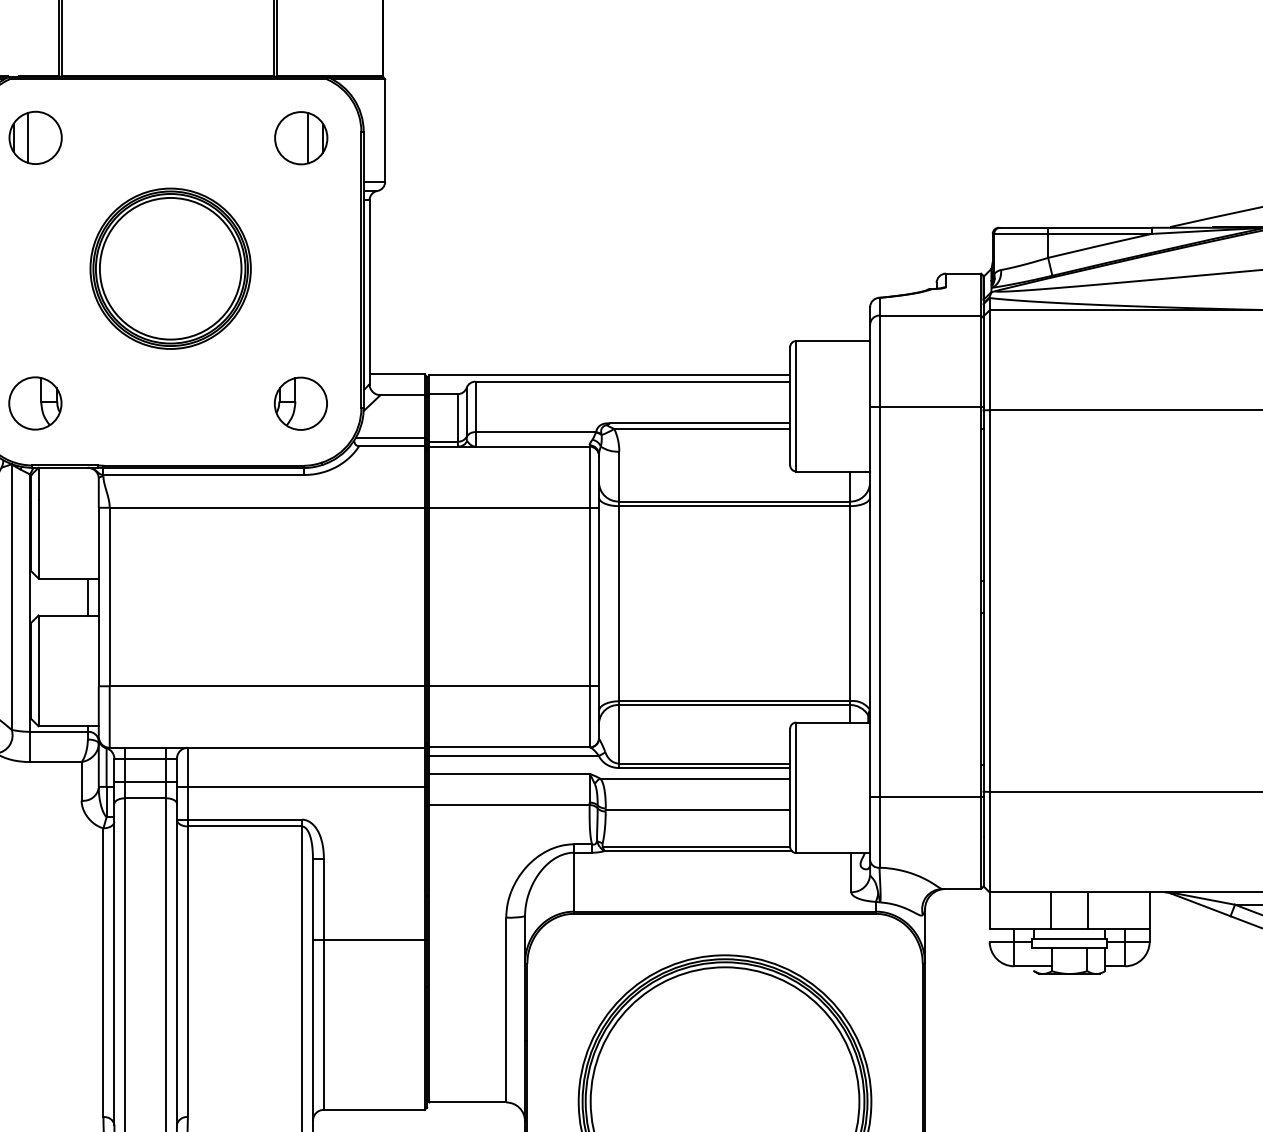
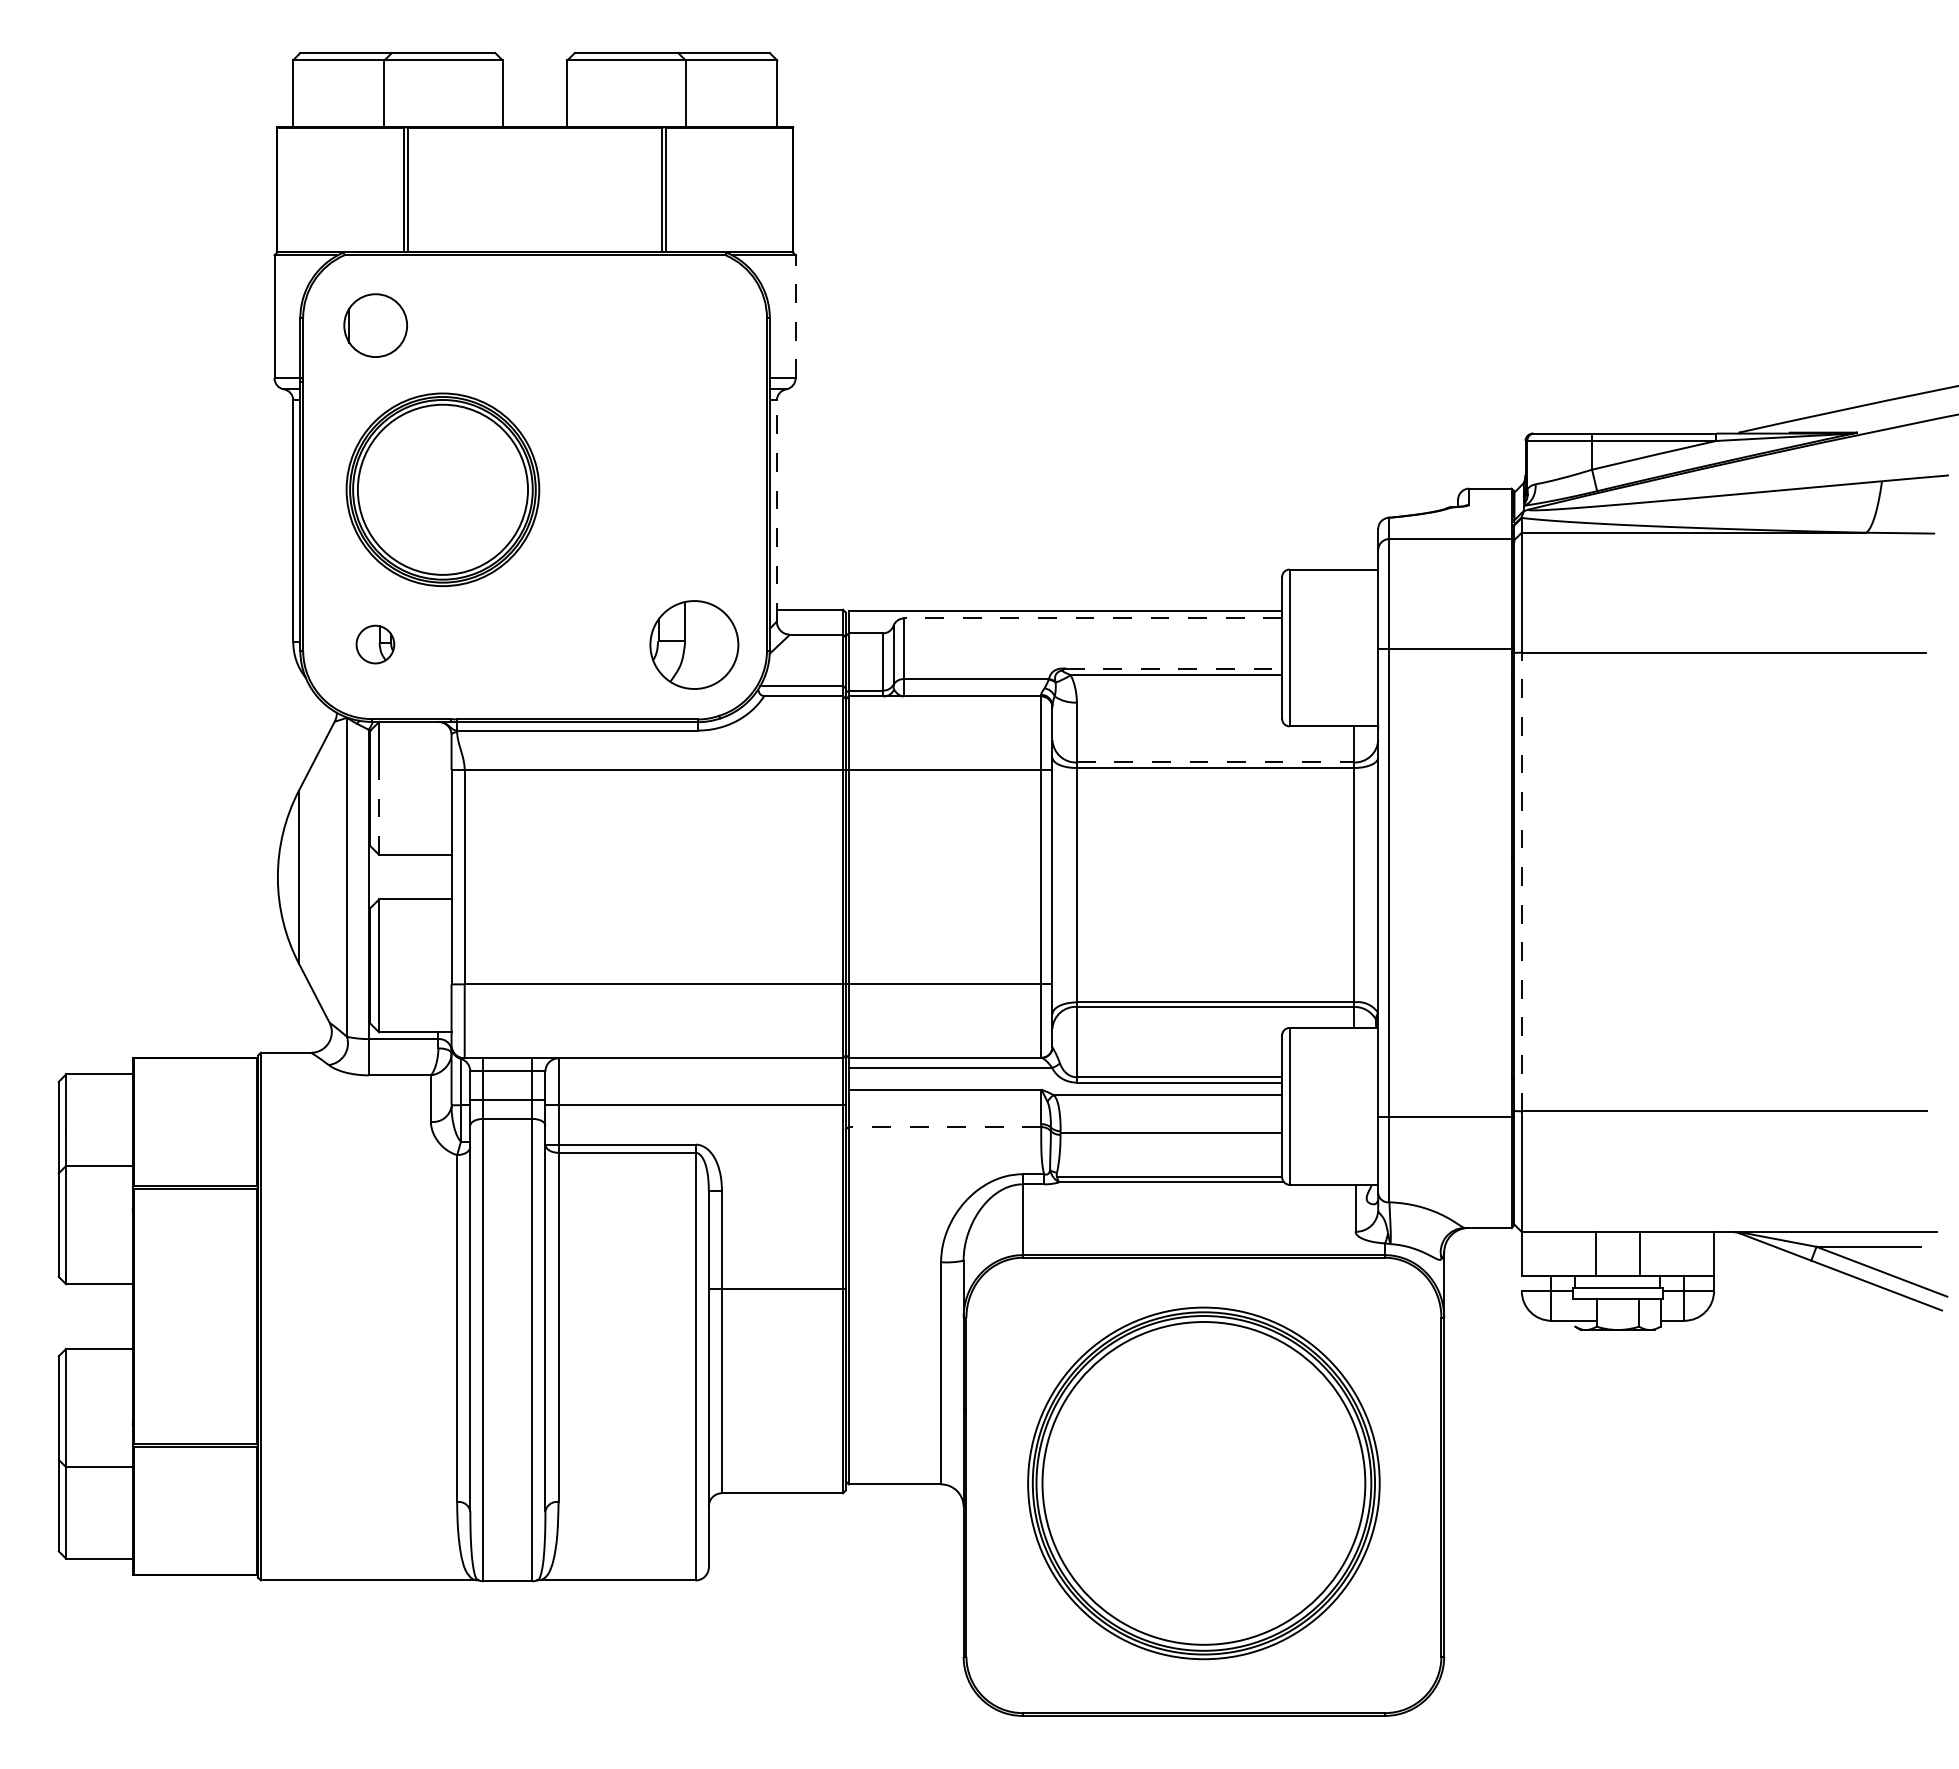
line: (385, 130) -> (795, 316), solid -> dashed
line: (27, 137) -> (366, 325), removed
part: (301, 137) -> (694, 325), removed
part: (170, 268) -> (442, 489), moved
line: (369, 292) -> (776, 511), solid -> dashed
line: (632, 381) -> (1092, 618), solid -> dashed
part: (35, 403) -> (375, 644), size x0.6
part: (301, 403) -> (694, 644), size x1.4
line: (700, 423) -> (1174, 668), solid -> dashed
line: (734, 501) -> (1215, 762), solid -> dashed
line: (38, 539) -> (379, 807), solid -> dashed
line: (87, 597) -> (438, 877), removed
line: (989, 600) -> (1521, 881), solid -> dashed
line: (509, 805) -> (944, 1127), solid -> dashed

